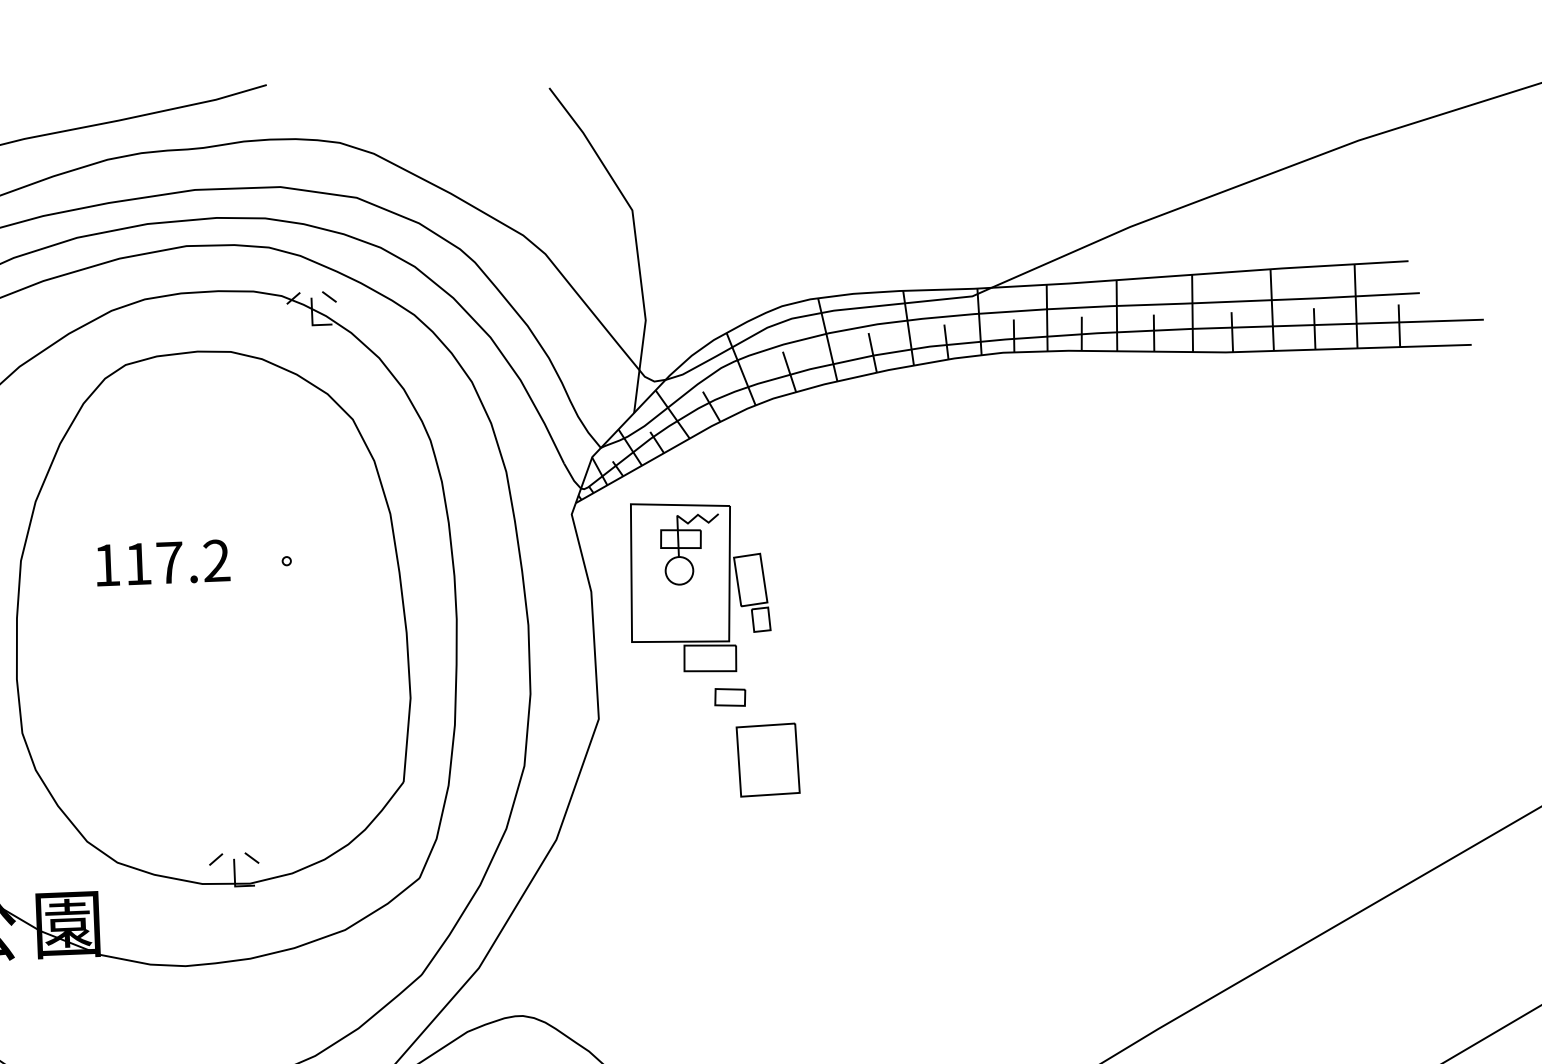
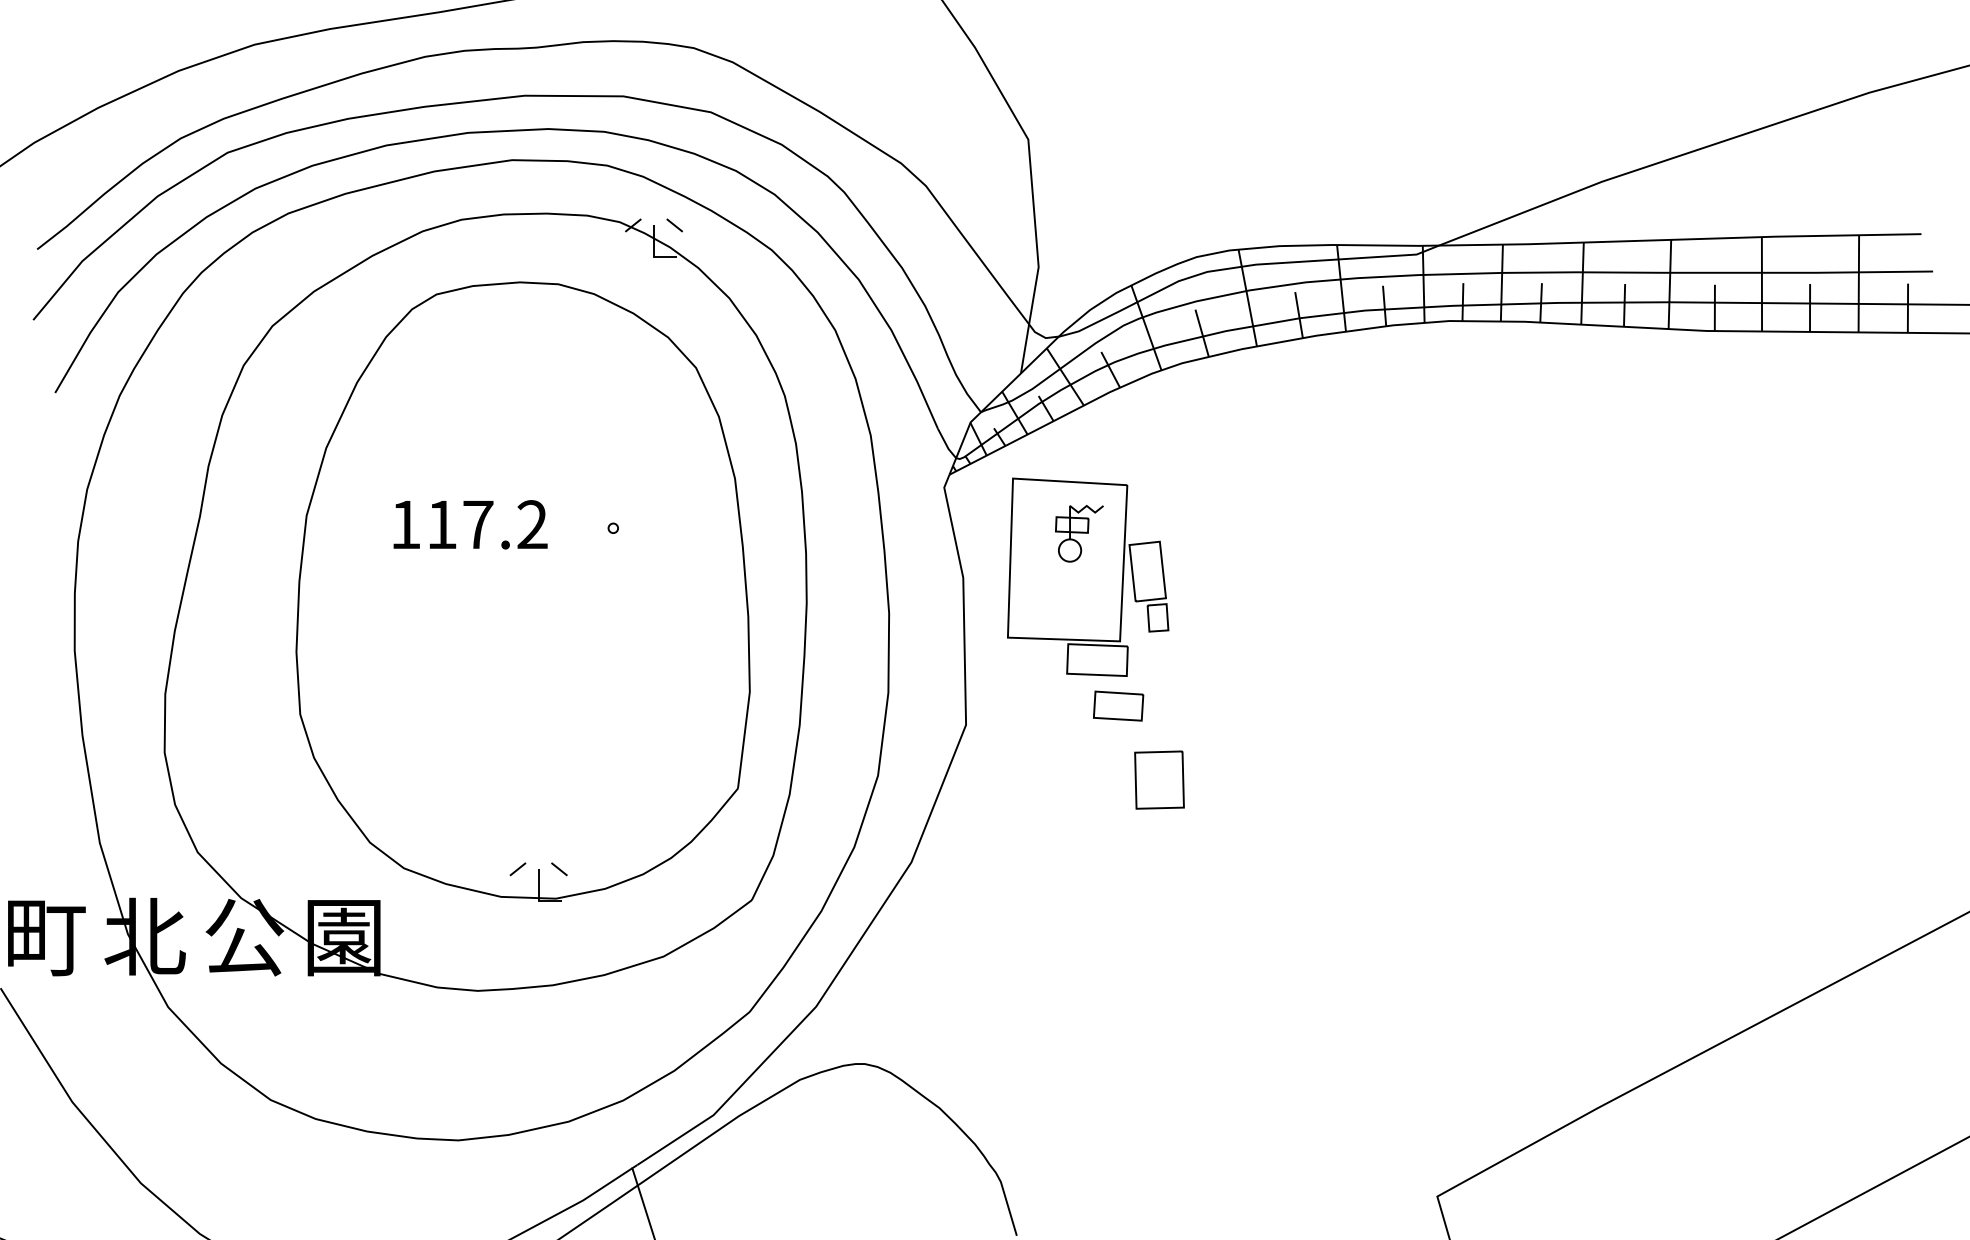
part: (690, 549) -> (1079, 533), size x0.7
part: (730, 696) -> (1118, 705), size x1.4
part: (768, 759) -> (1159, 779), size x0.7

